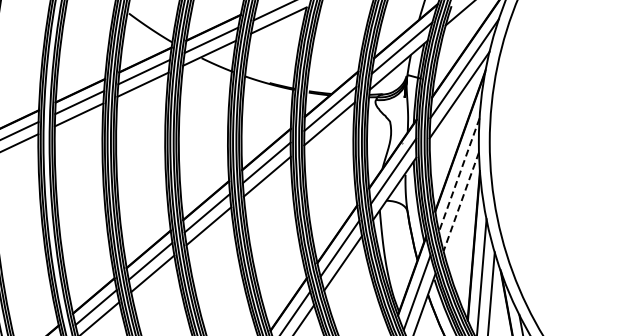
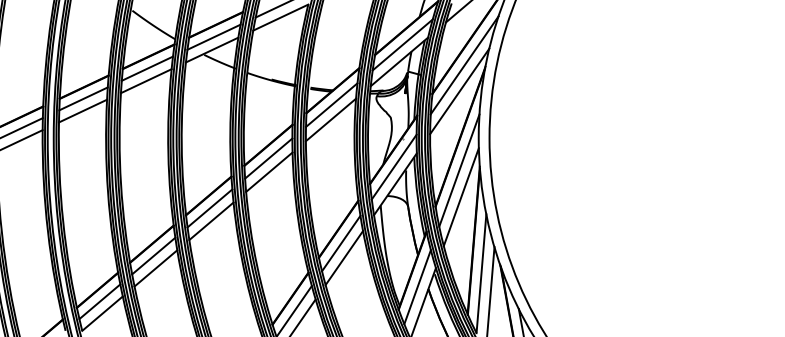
line: (459, 174) -> (459, 170), dashed -> solid
line: (461, 202) -> (461, 197), dashed -> solid

